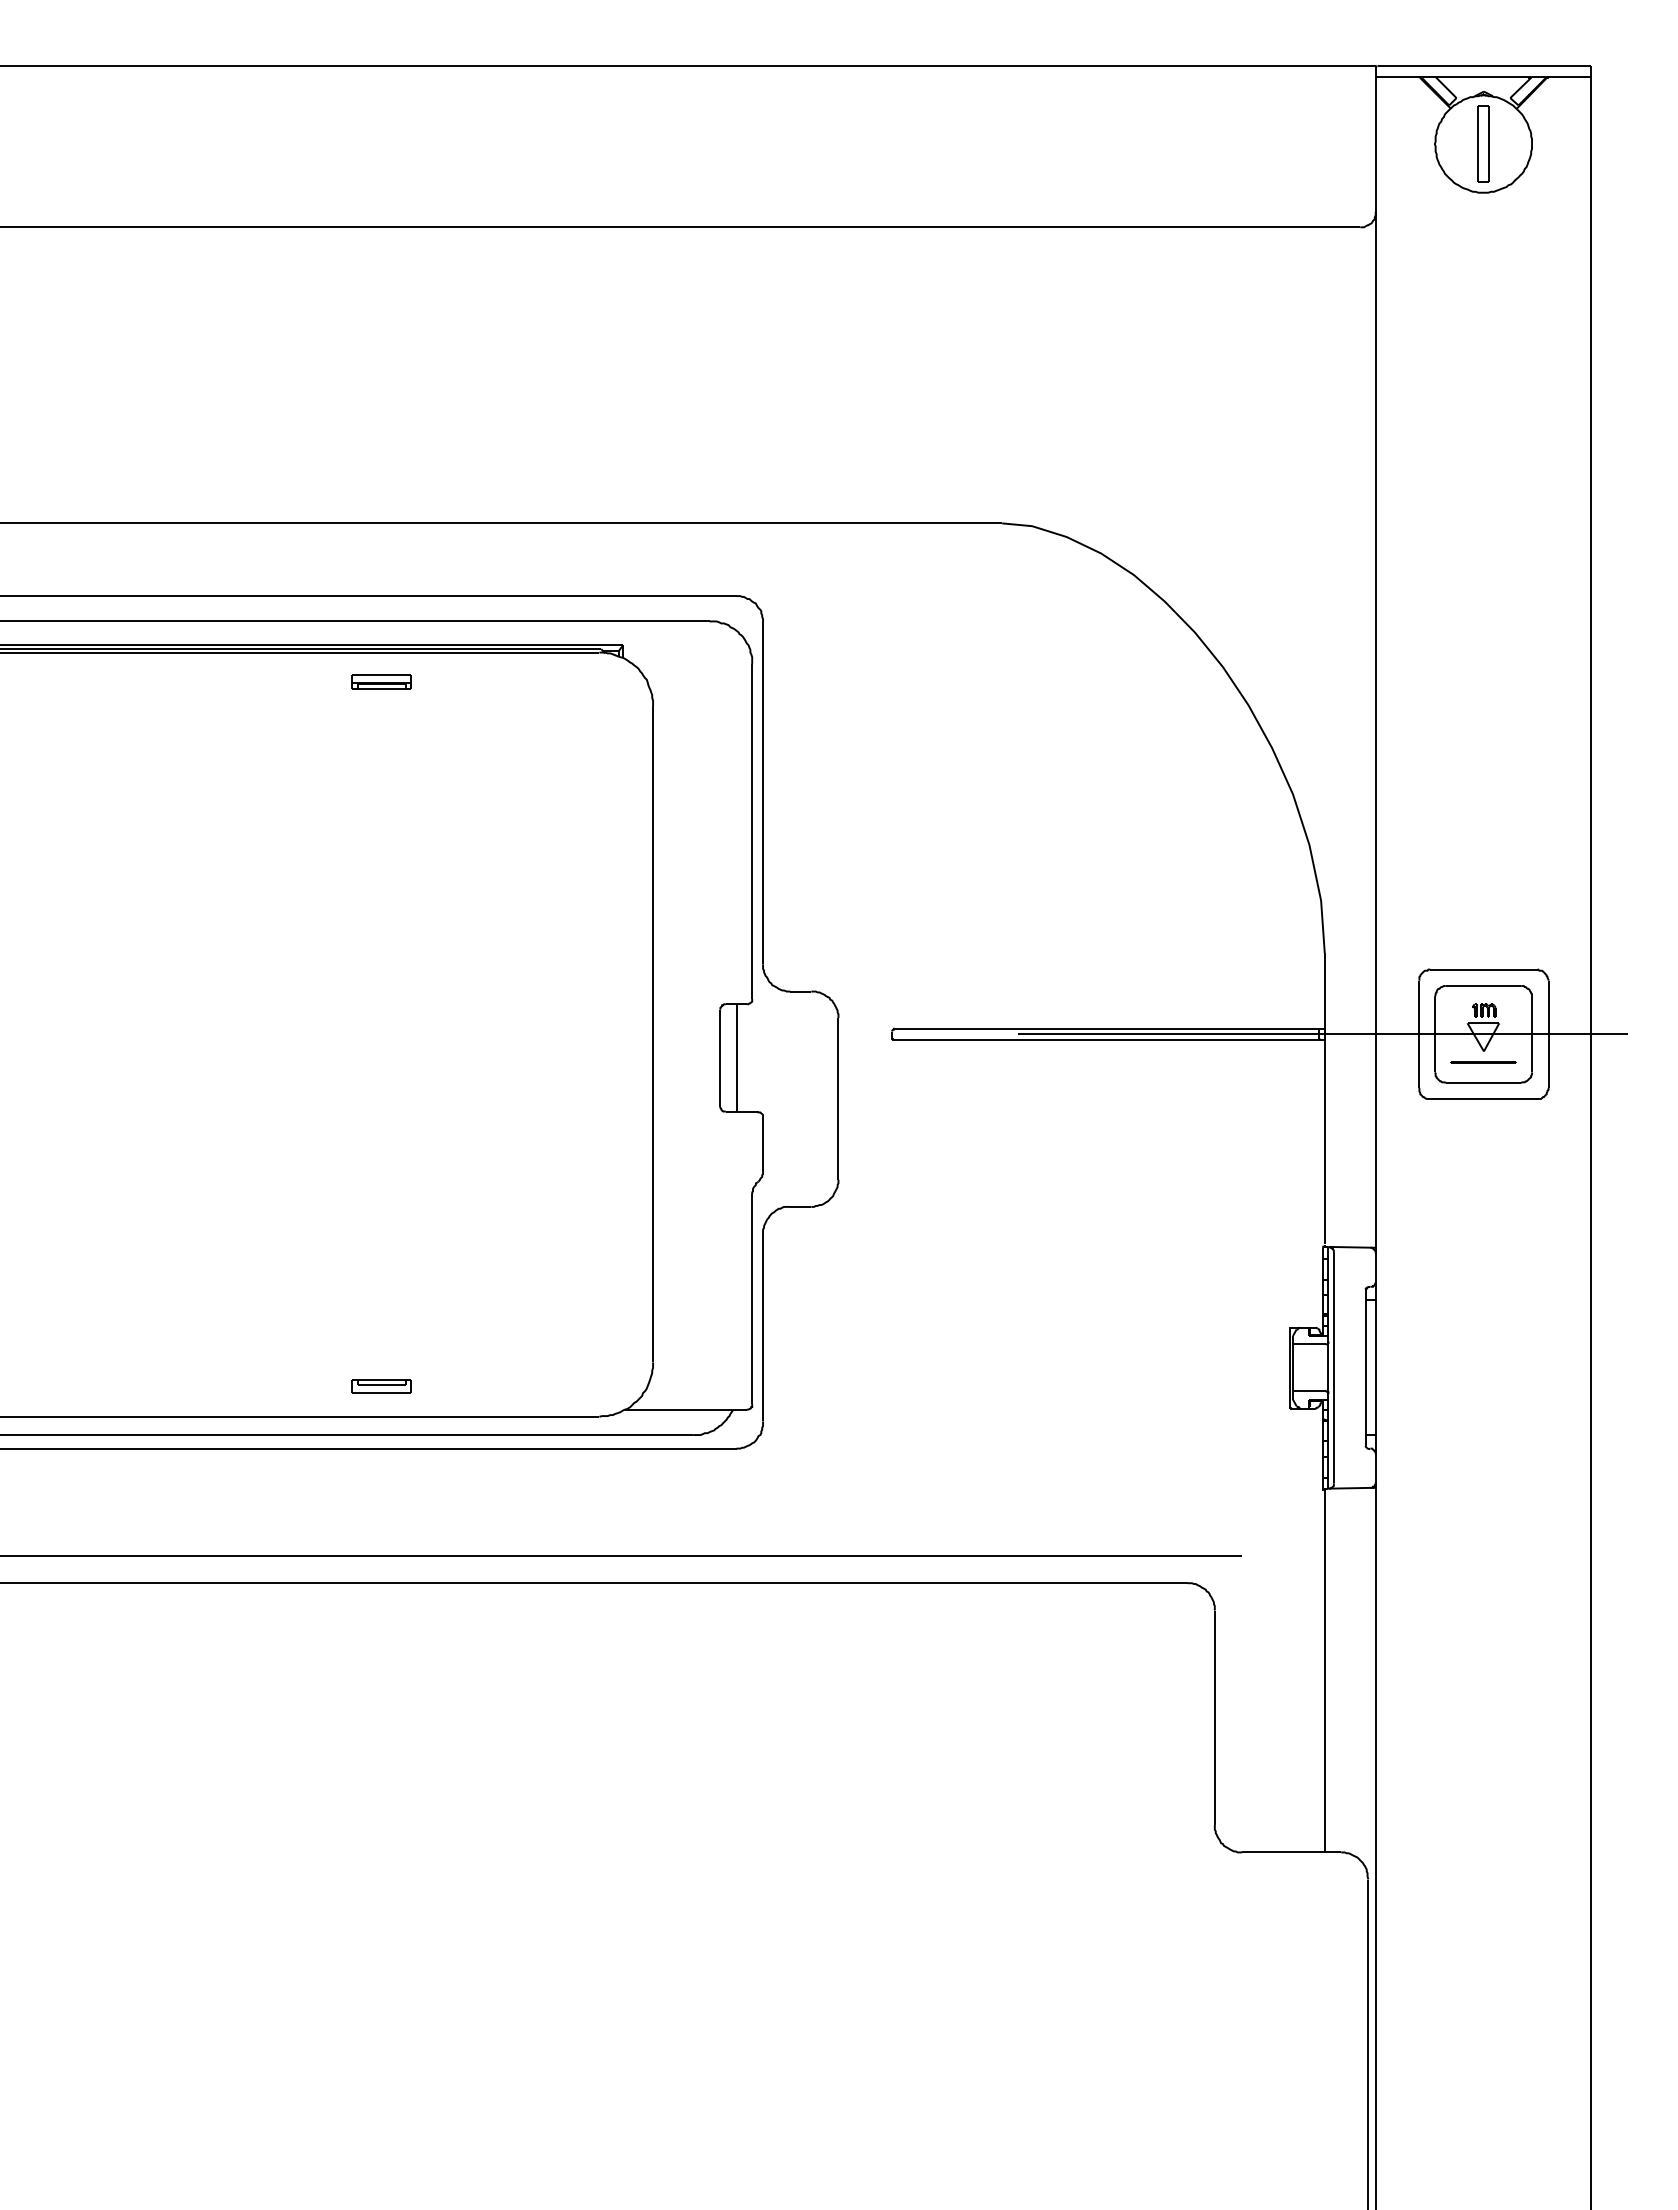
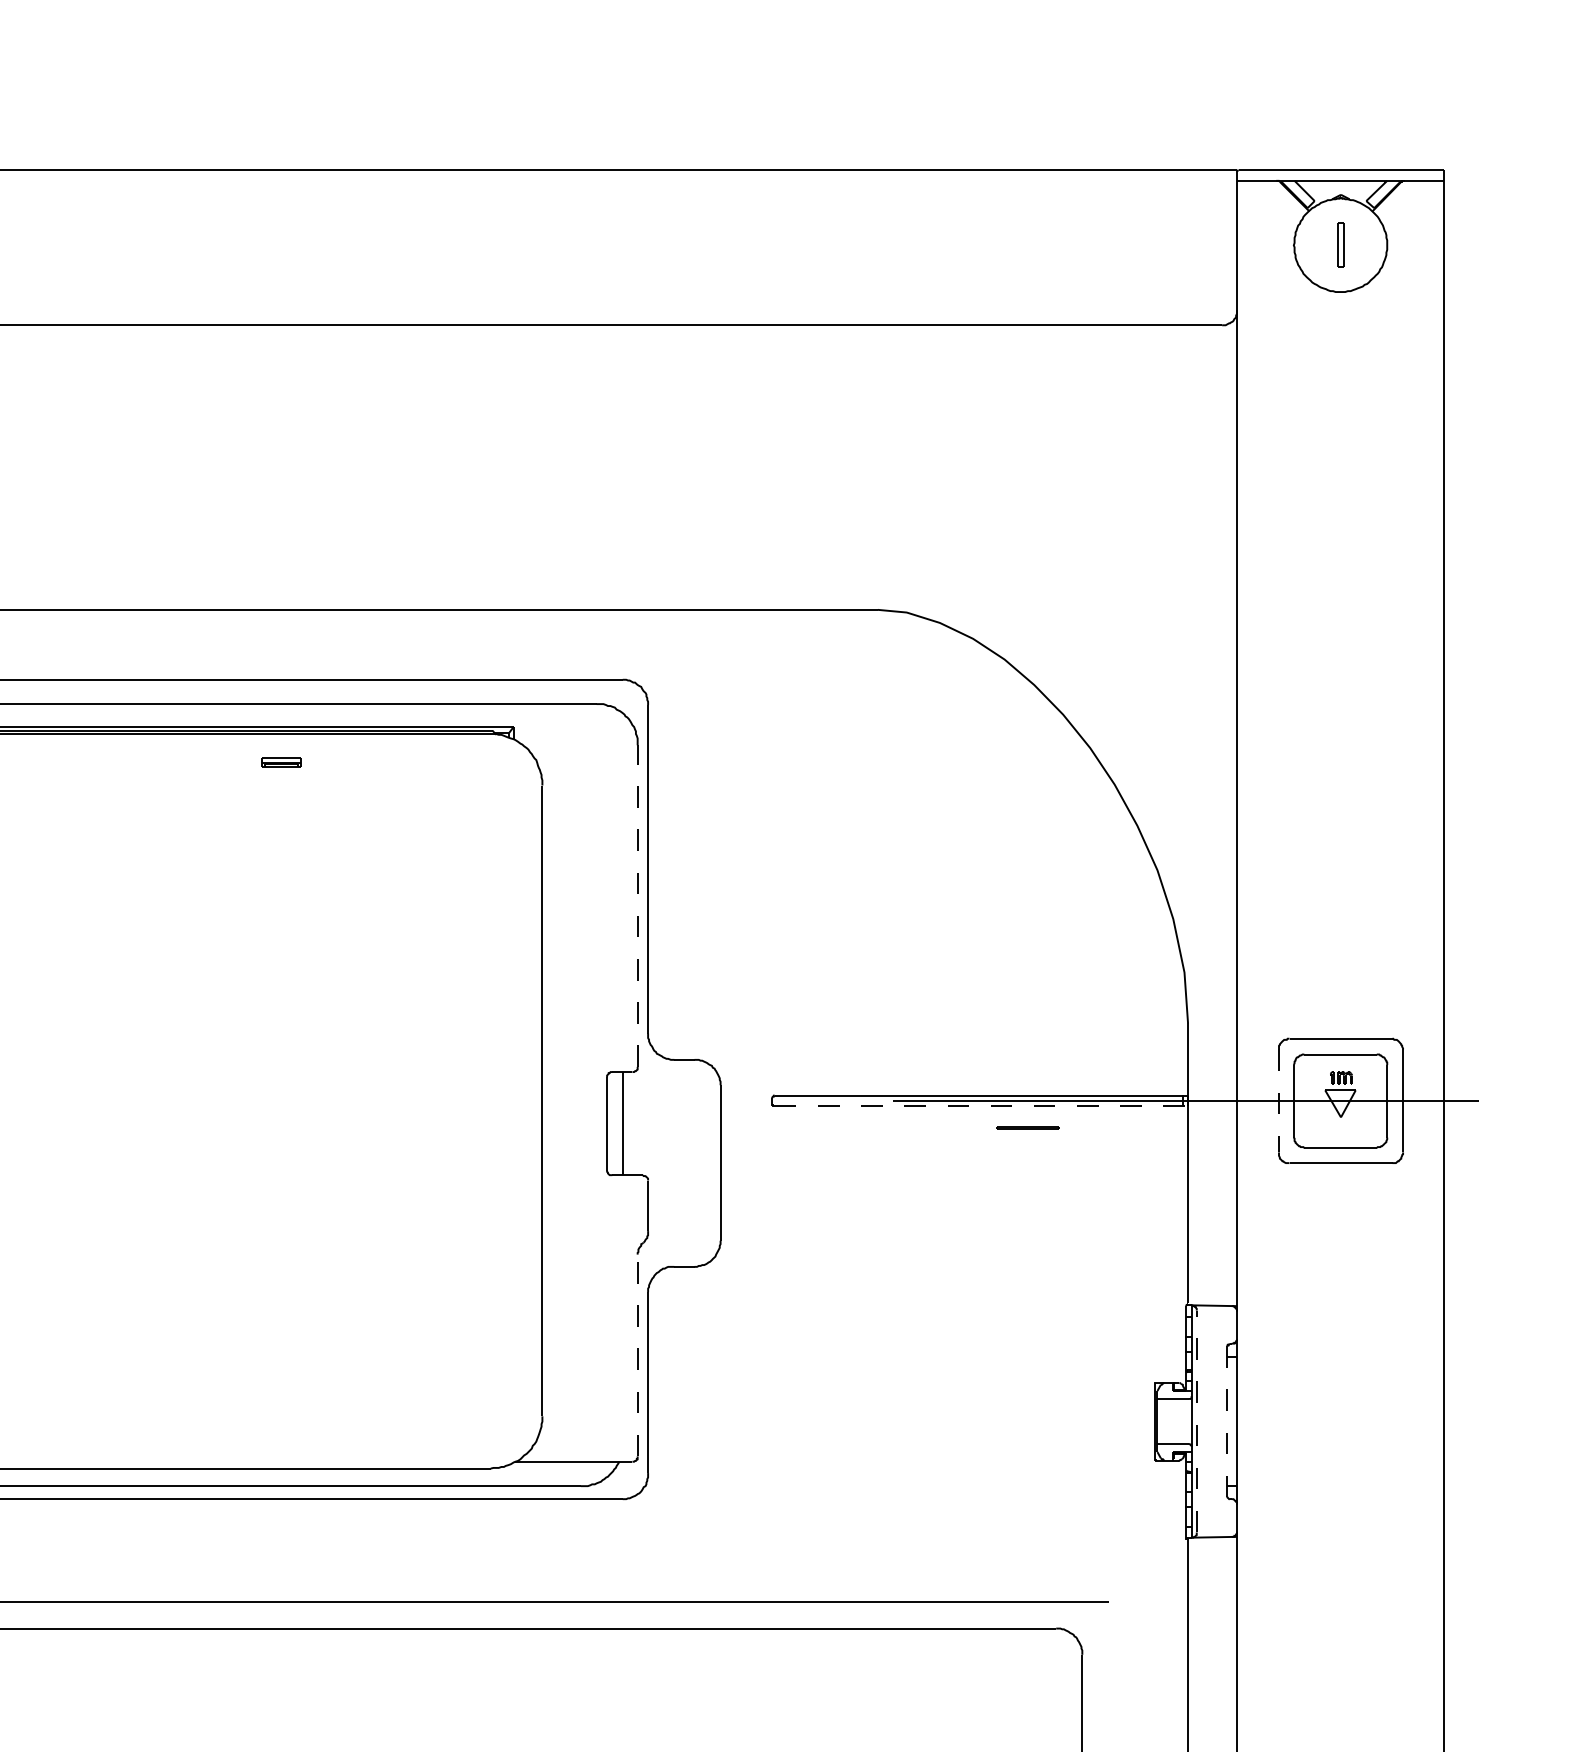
part: (1483, 143) -> (1340, 244), size x0.6
part: (381, 681) -> (281, 761), size x0.7
line: (752, 831) -> (637, 906), solid -> dashed
line: (1419, 1034) -> (1279, 1101), solid -> dashed
line: (1109, 1039) -> (981, 1105), solid -> dashed
line: (1483, 1062) -> (1028, 1128), moved
line: (752, 1299) -> (637, 1355), solid -> dashed
line: (1333, 1367) -> (1196, 1421), solid -> dashed
line: (1365, 1368) -> (1227, 1422), solid -> dashed
part: (381, 1386) -> (281, 1439), removed

